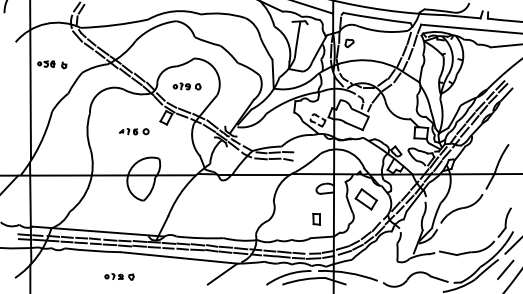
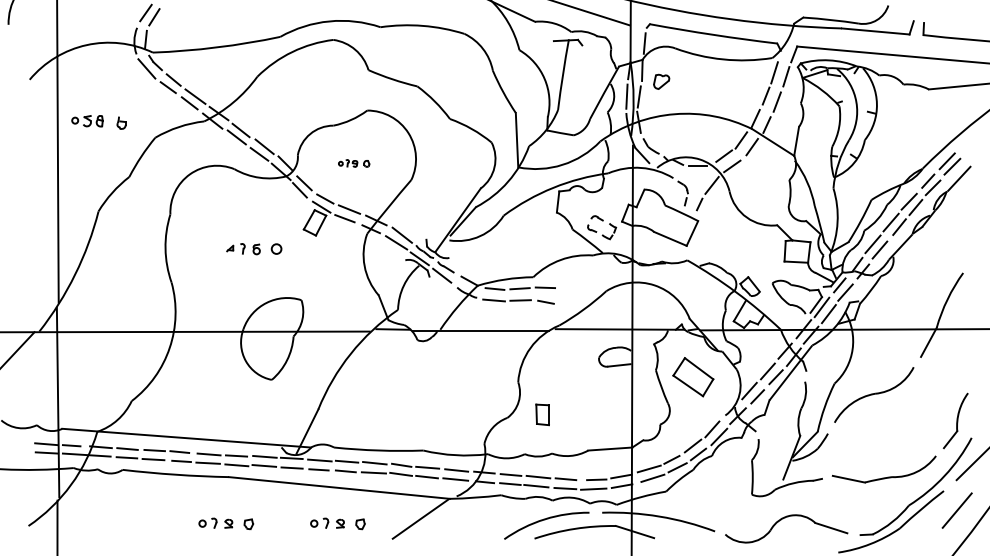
part: (186, 86) -> (353, 163), size x0.6
part: (316, 219) -> (542, 415), moved
part: (178, 276) -> (337, 523), added

